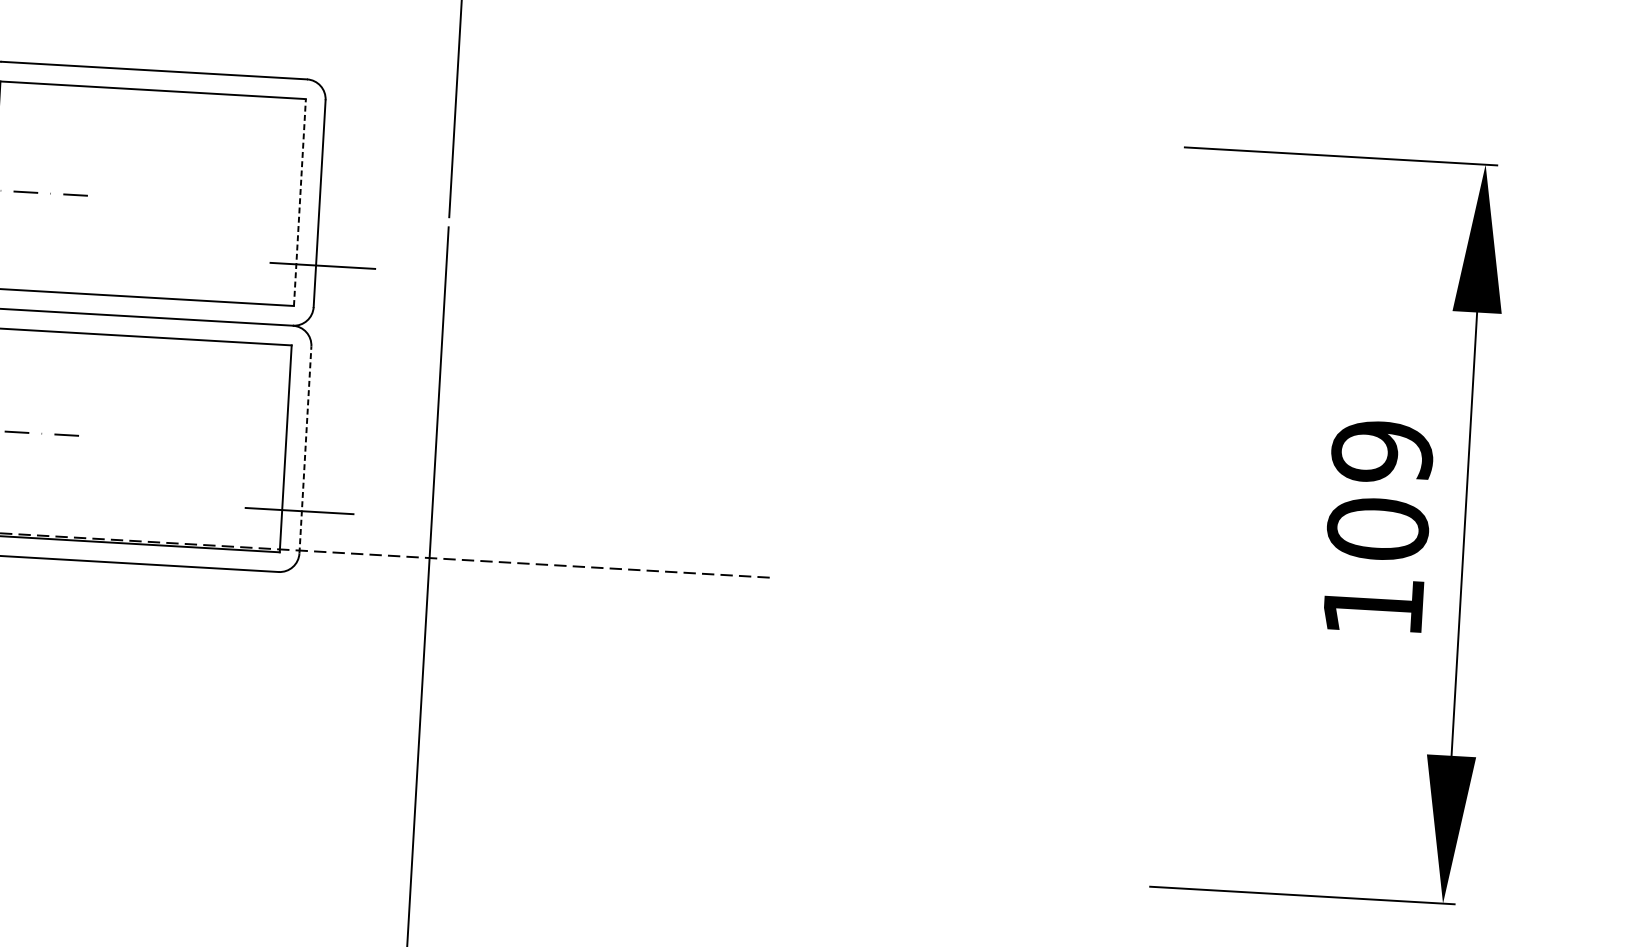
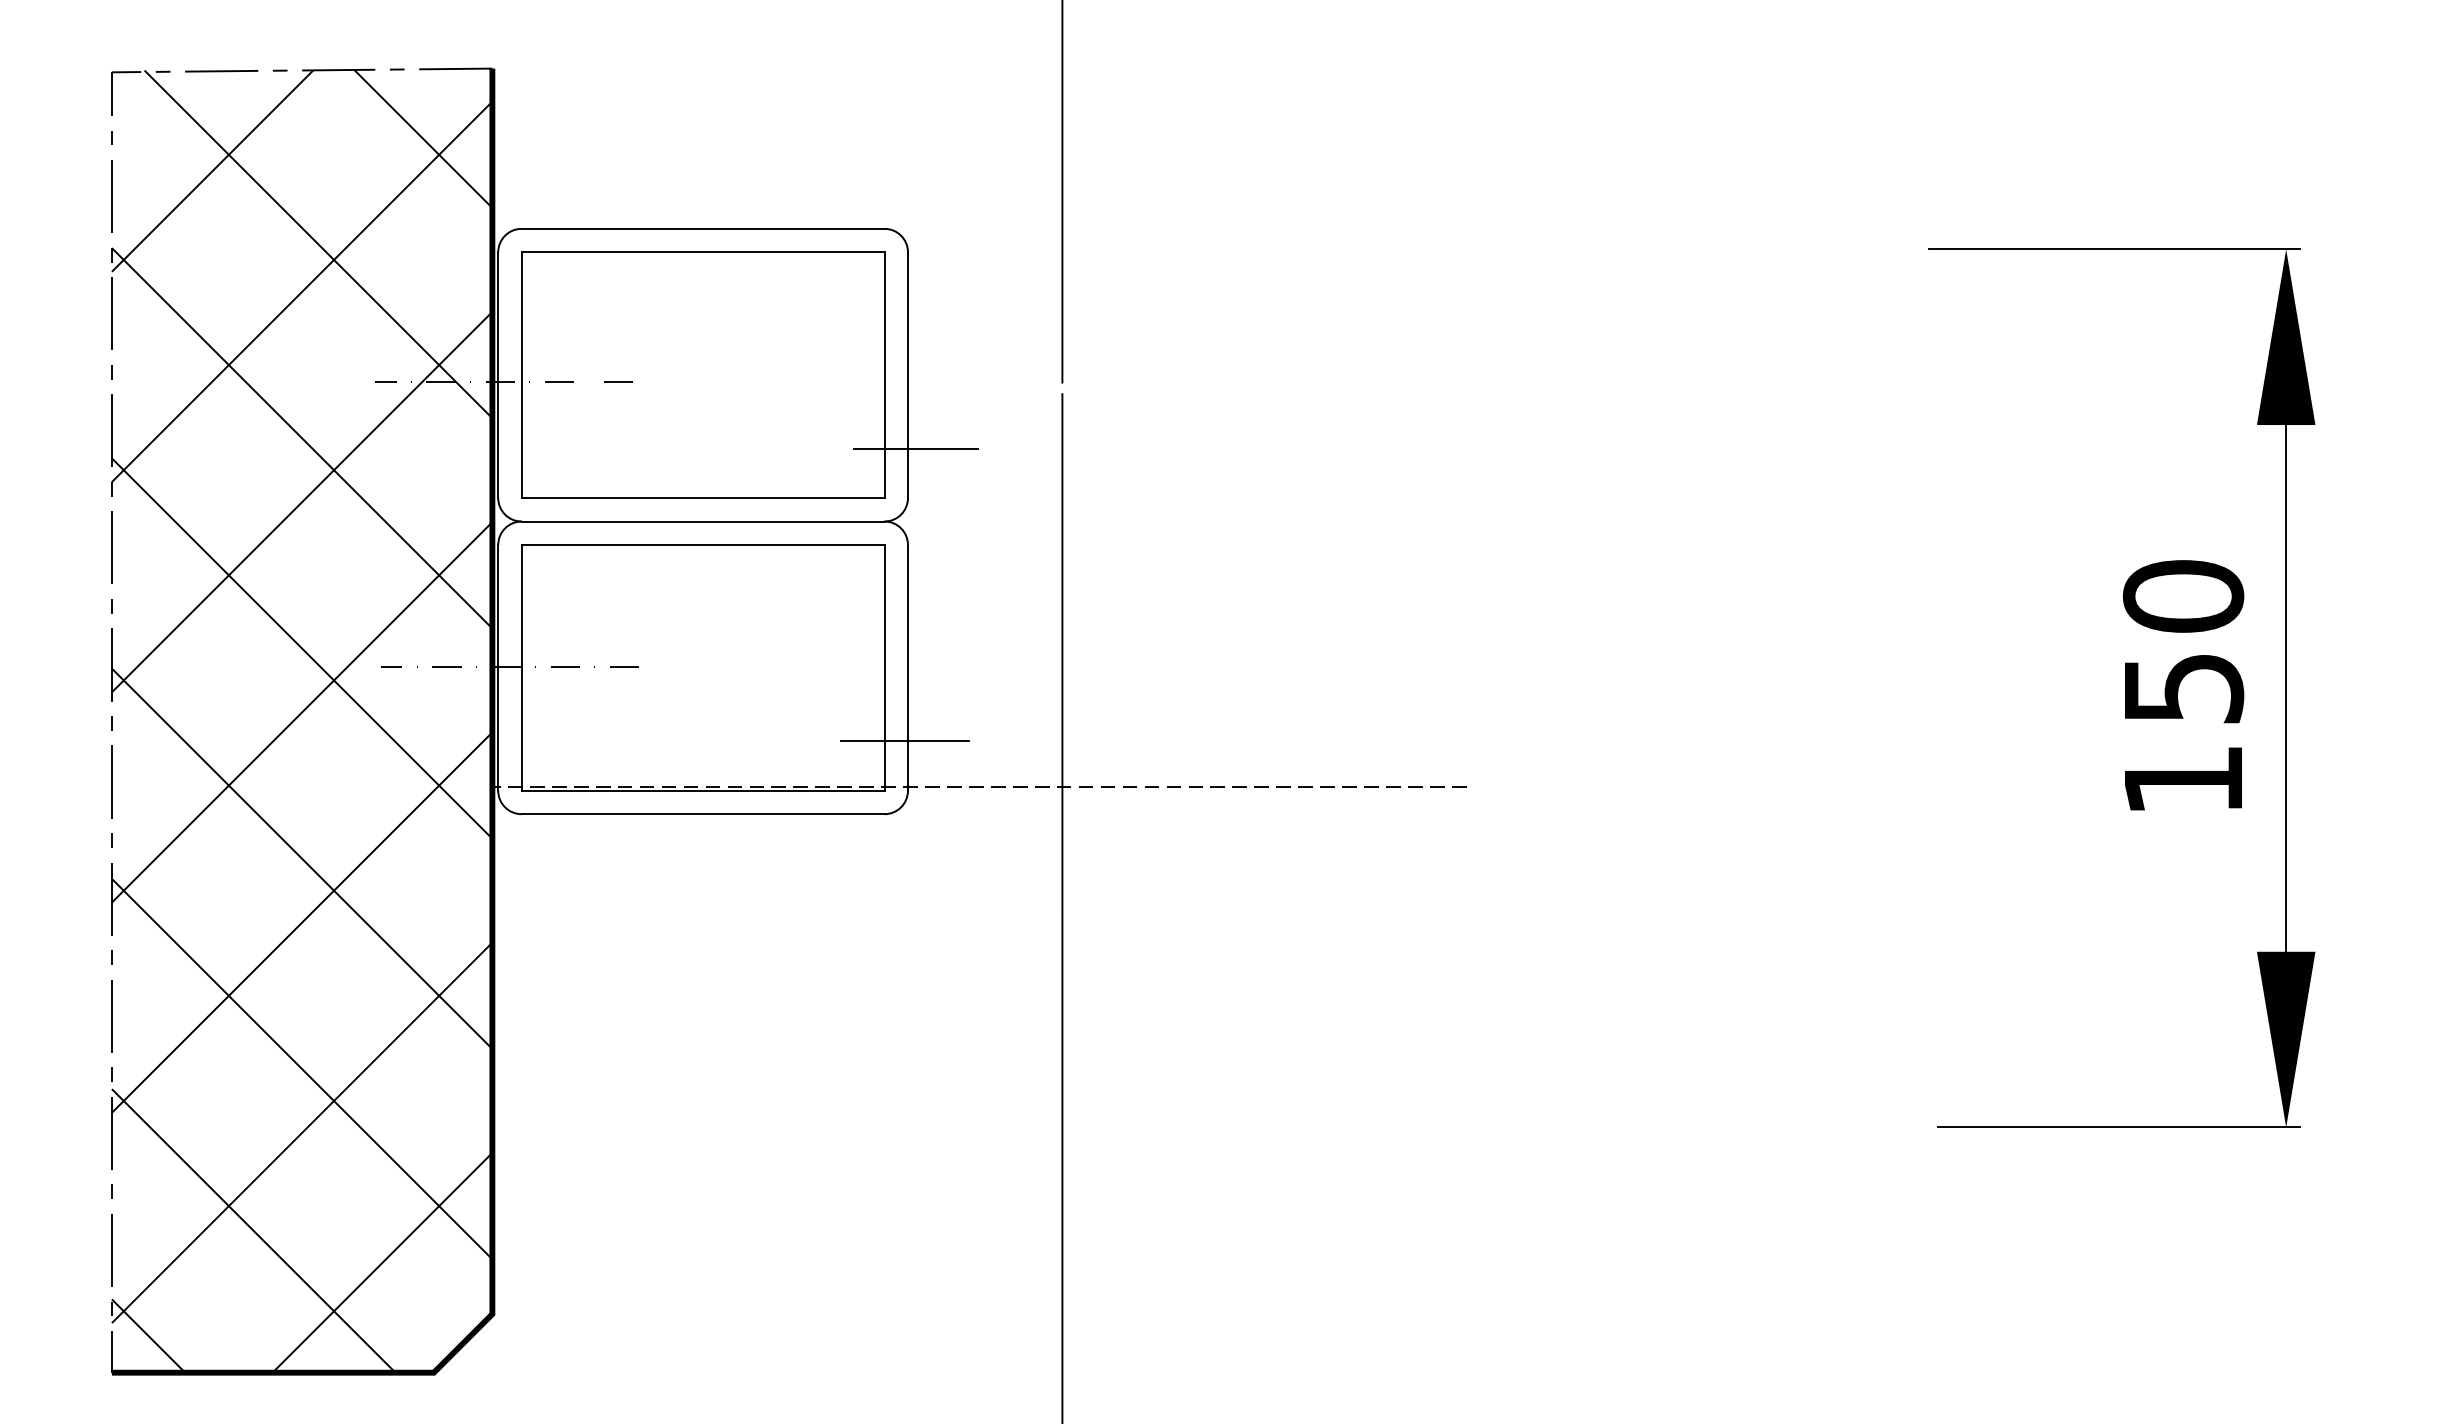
line: (299, 202) -> (884, 375), dashed -> solid
line: (305, 449) -> (907, 667), dashed -> solid
text: (1380, 490) -> (2183, 642), 109 -> 150

